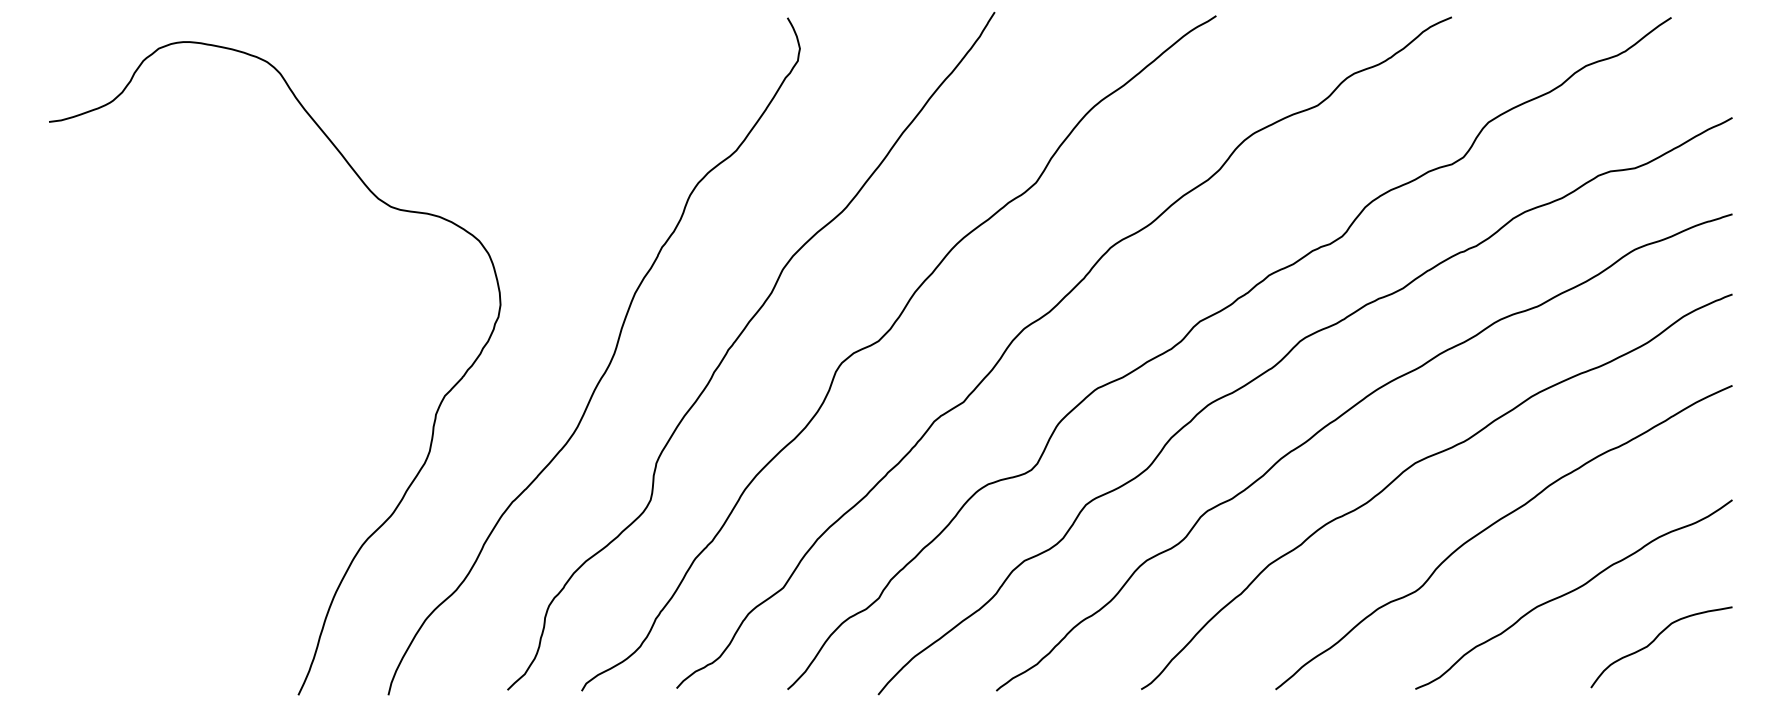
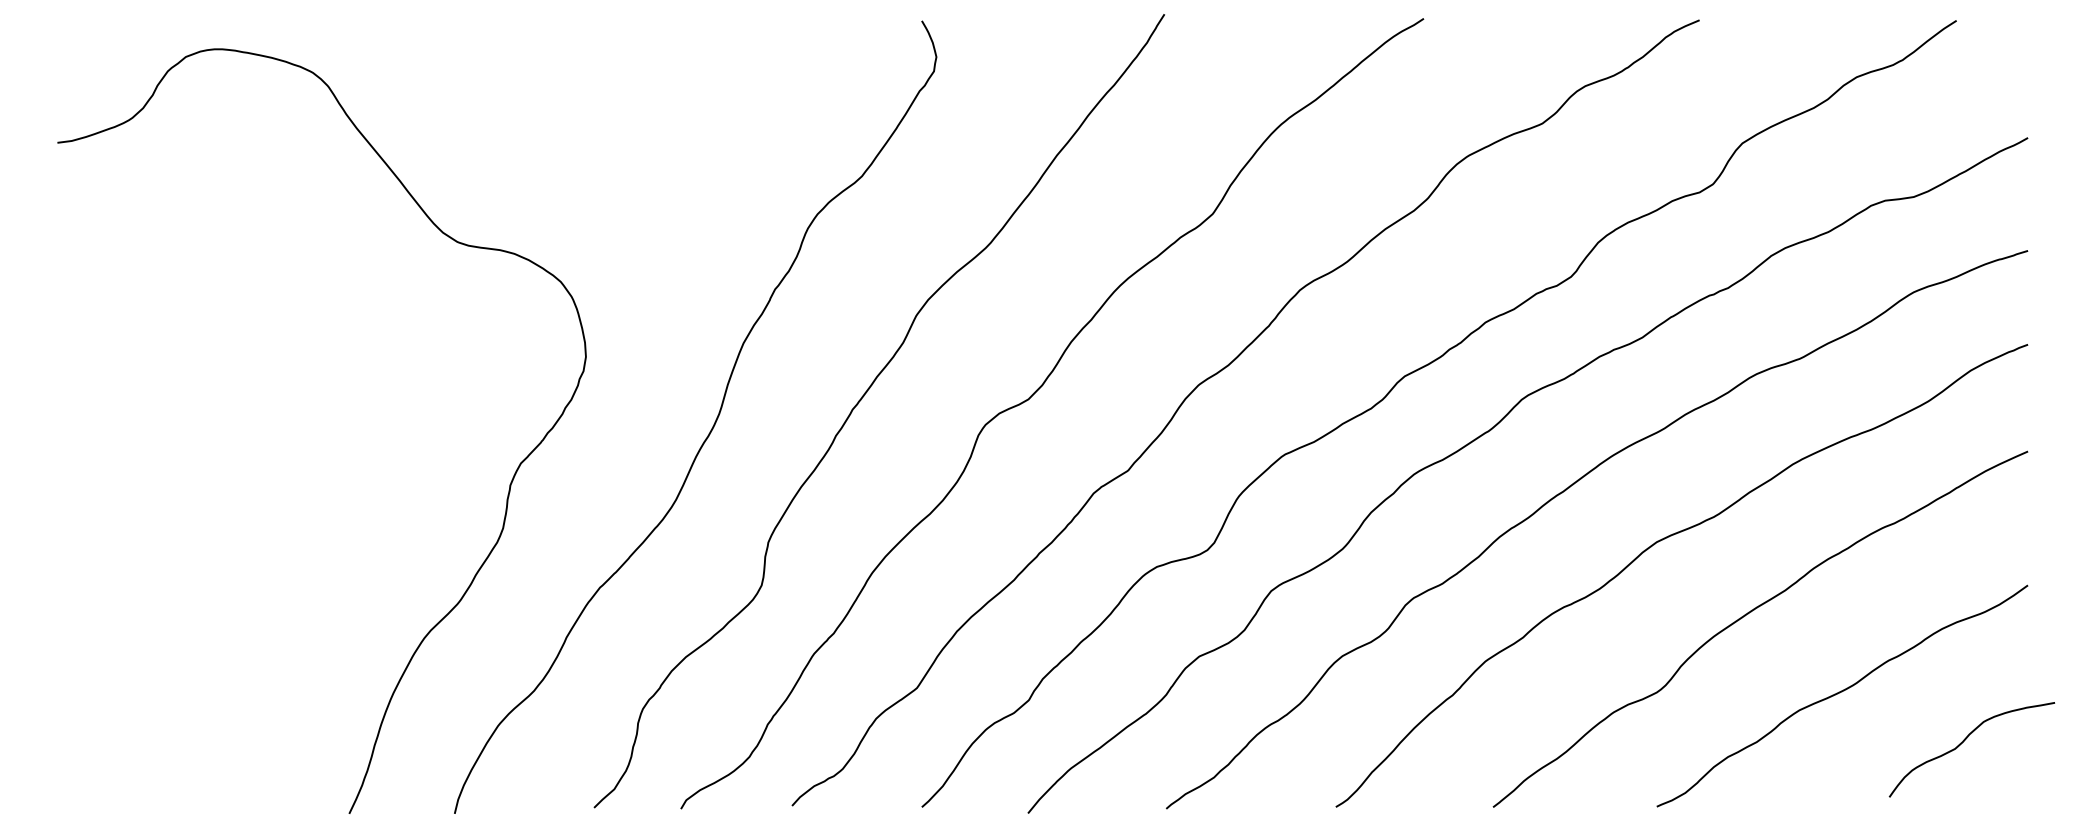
curve: (1655, 640) -> (1964, 741), moved

